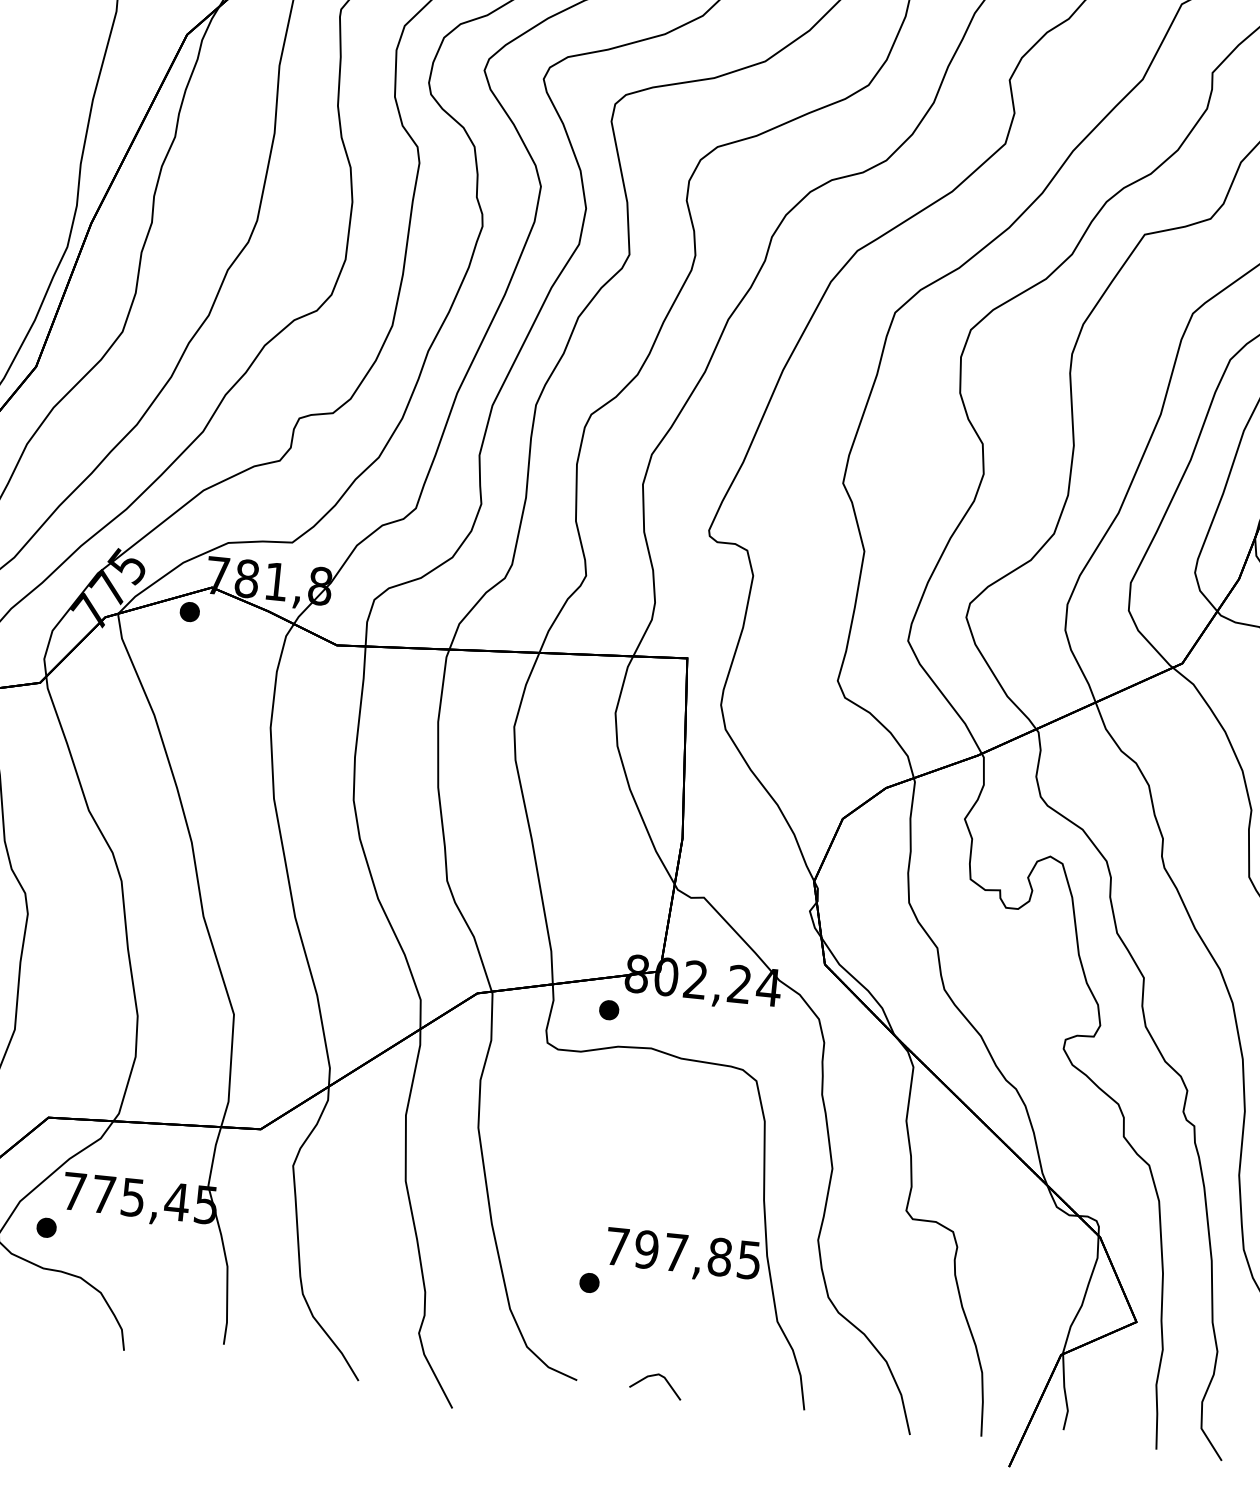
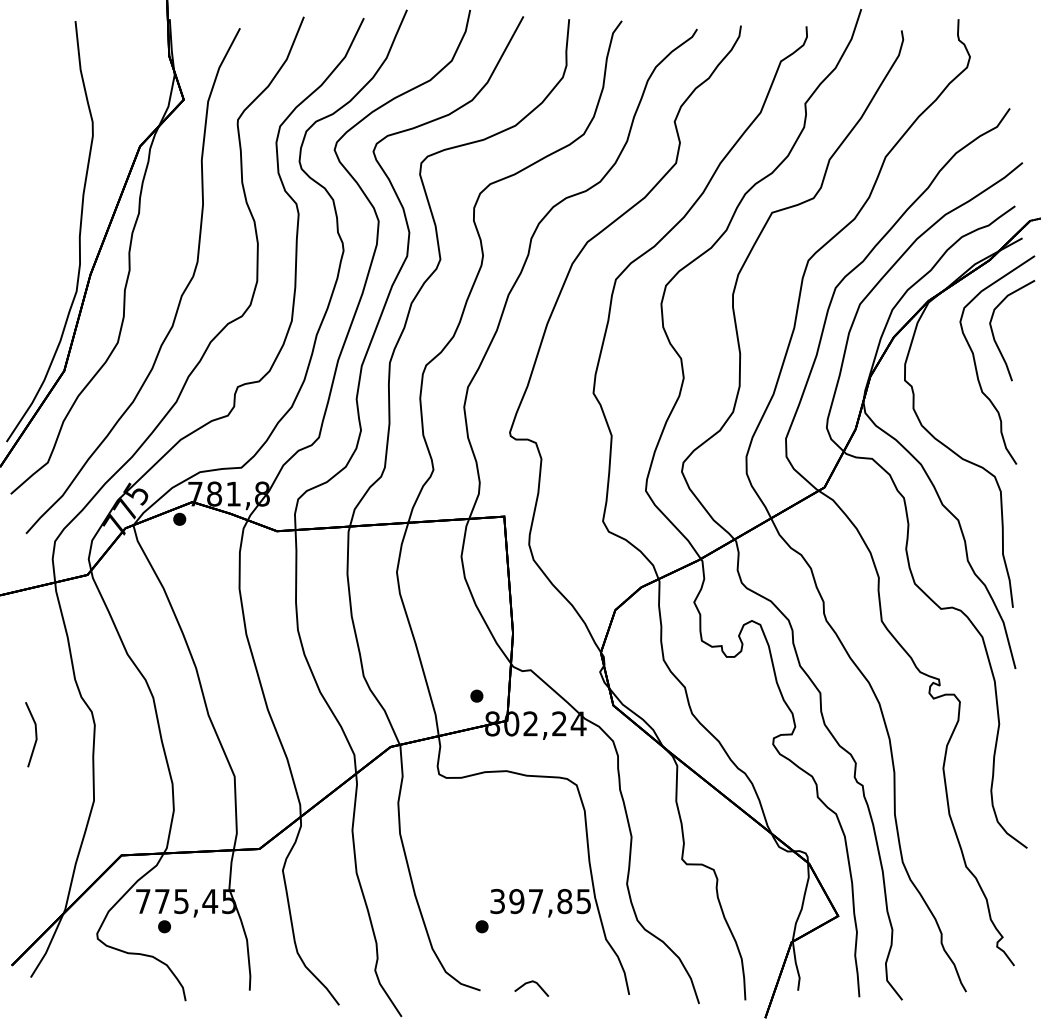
part: (608, 1009) -> (476, 695), moved
part: (46, 1227) -> (164, 926), moved
text: (617, 1246) -> (497, 901), 797,85 -> 397,85

